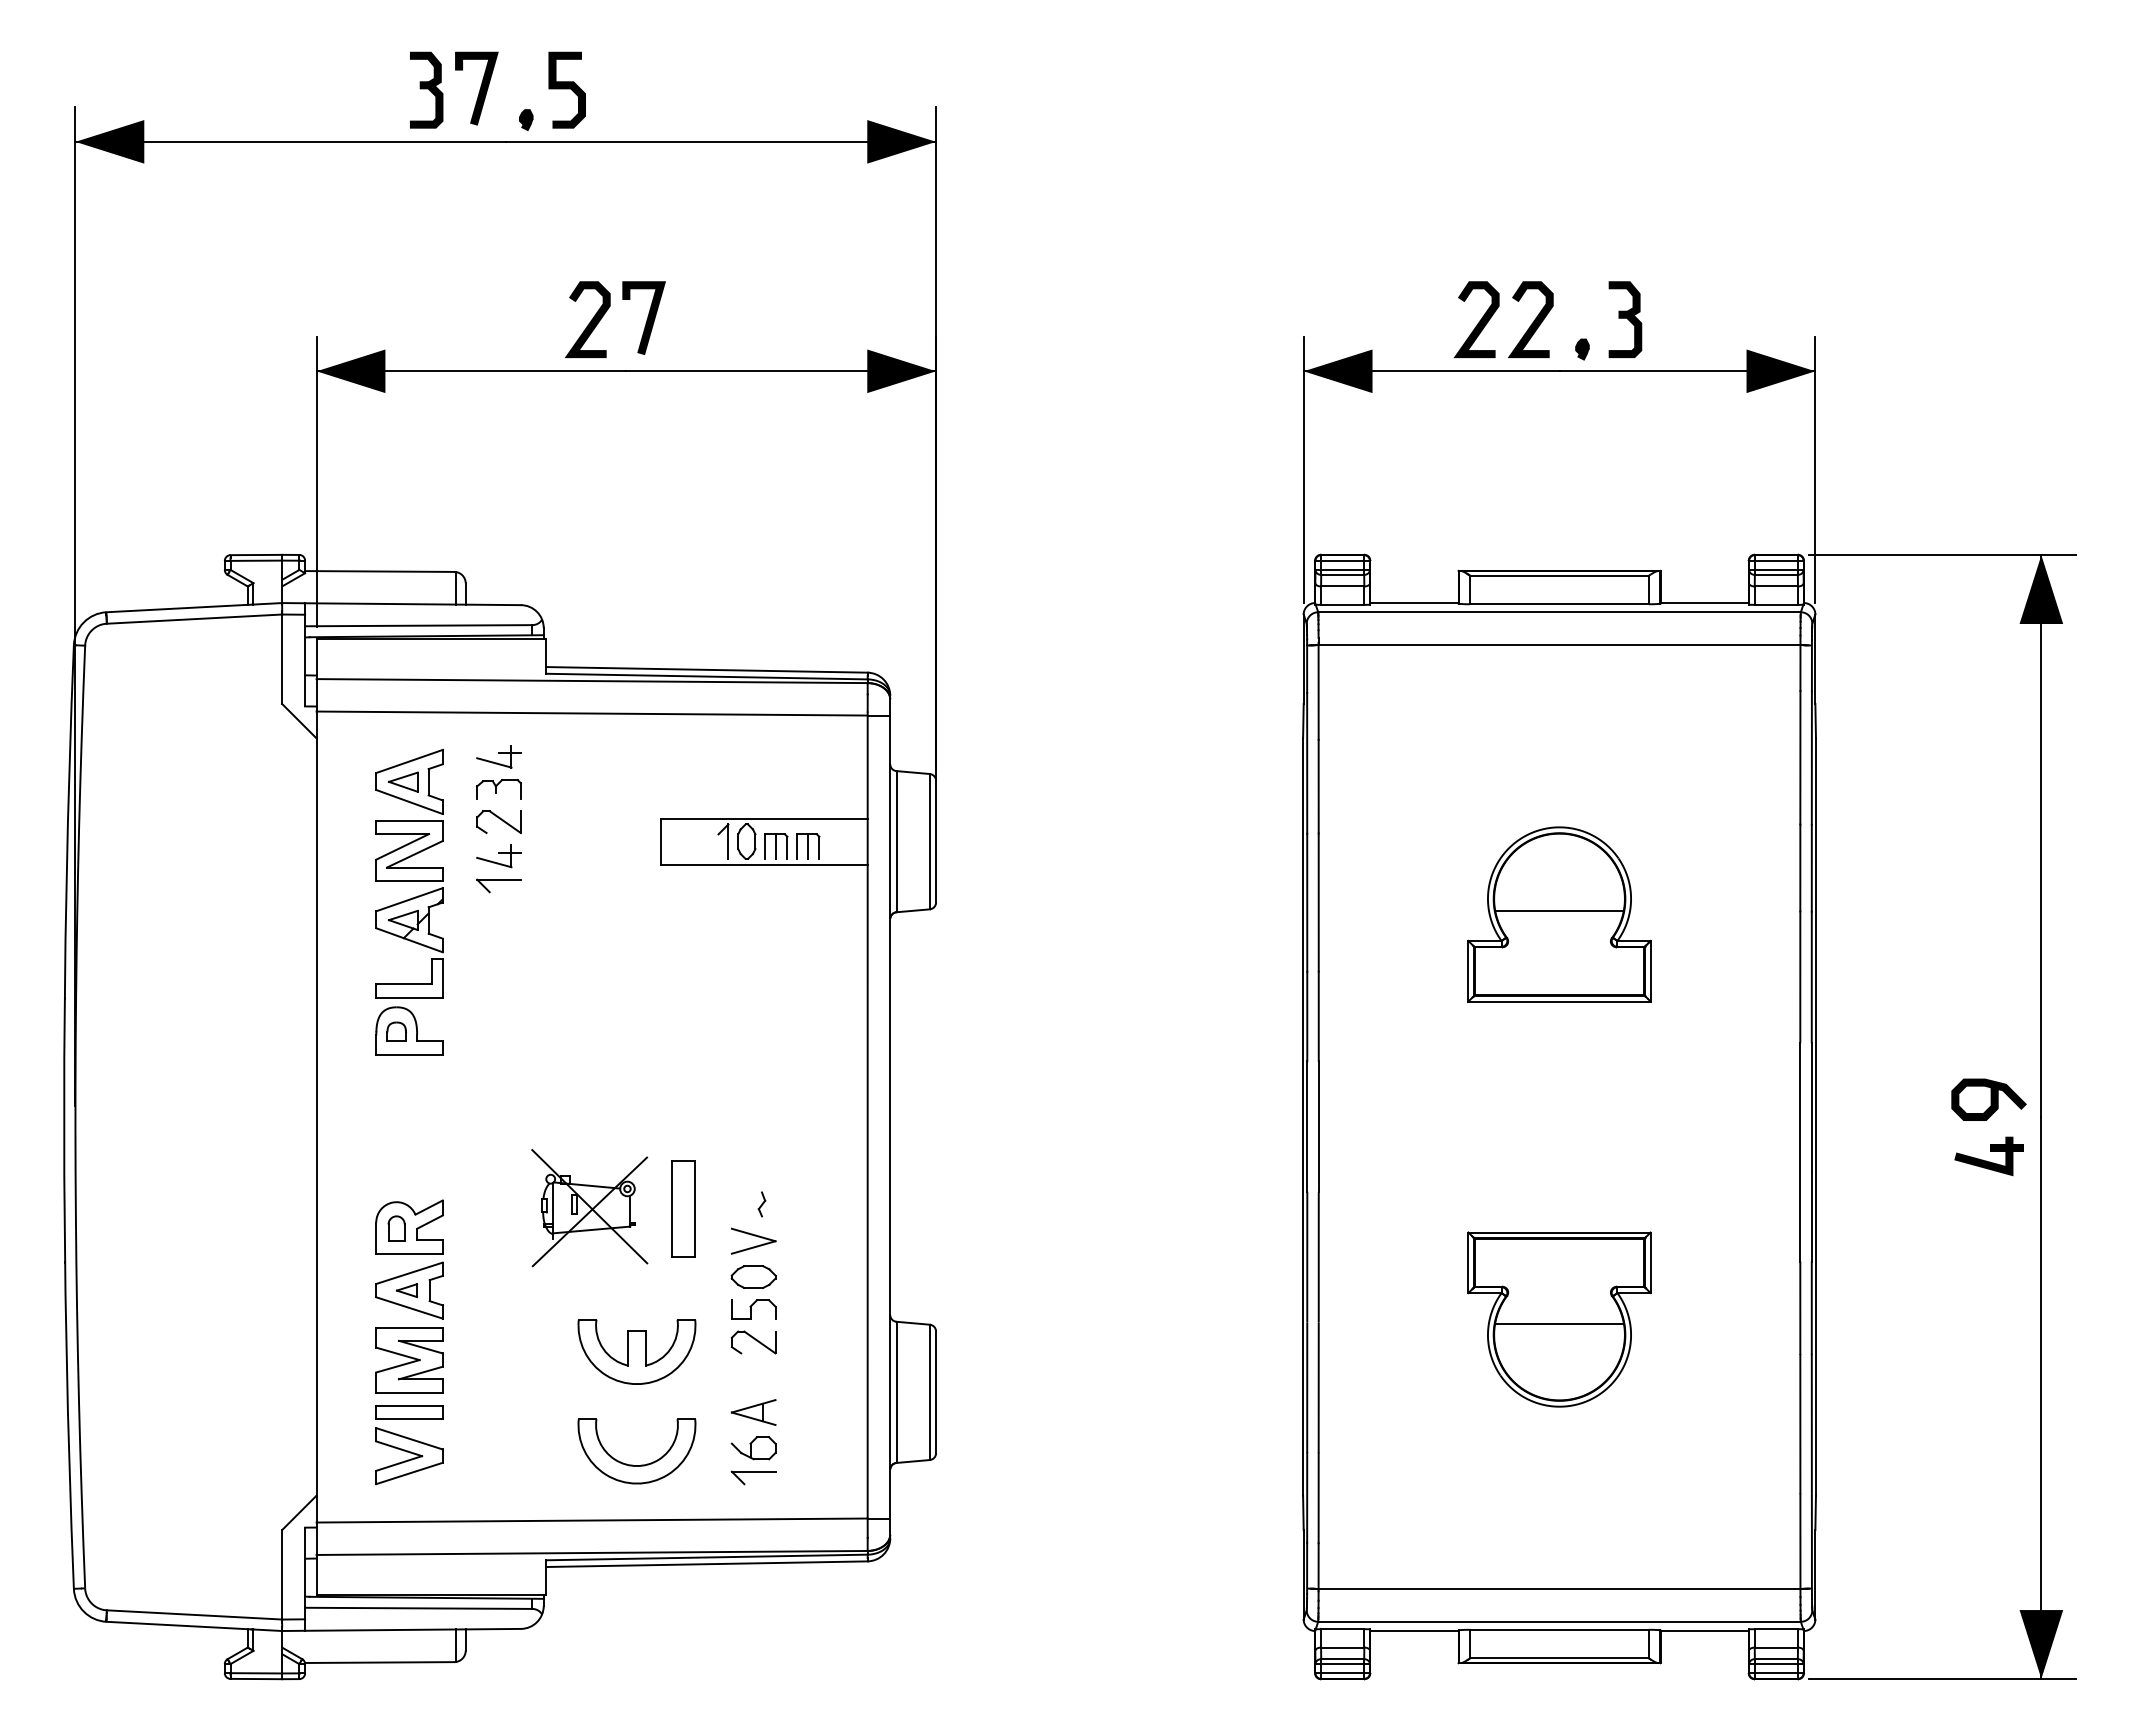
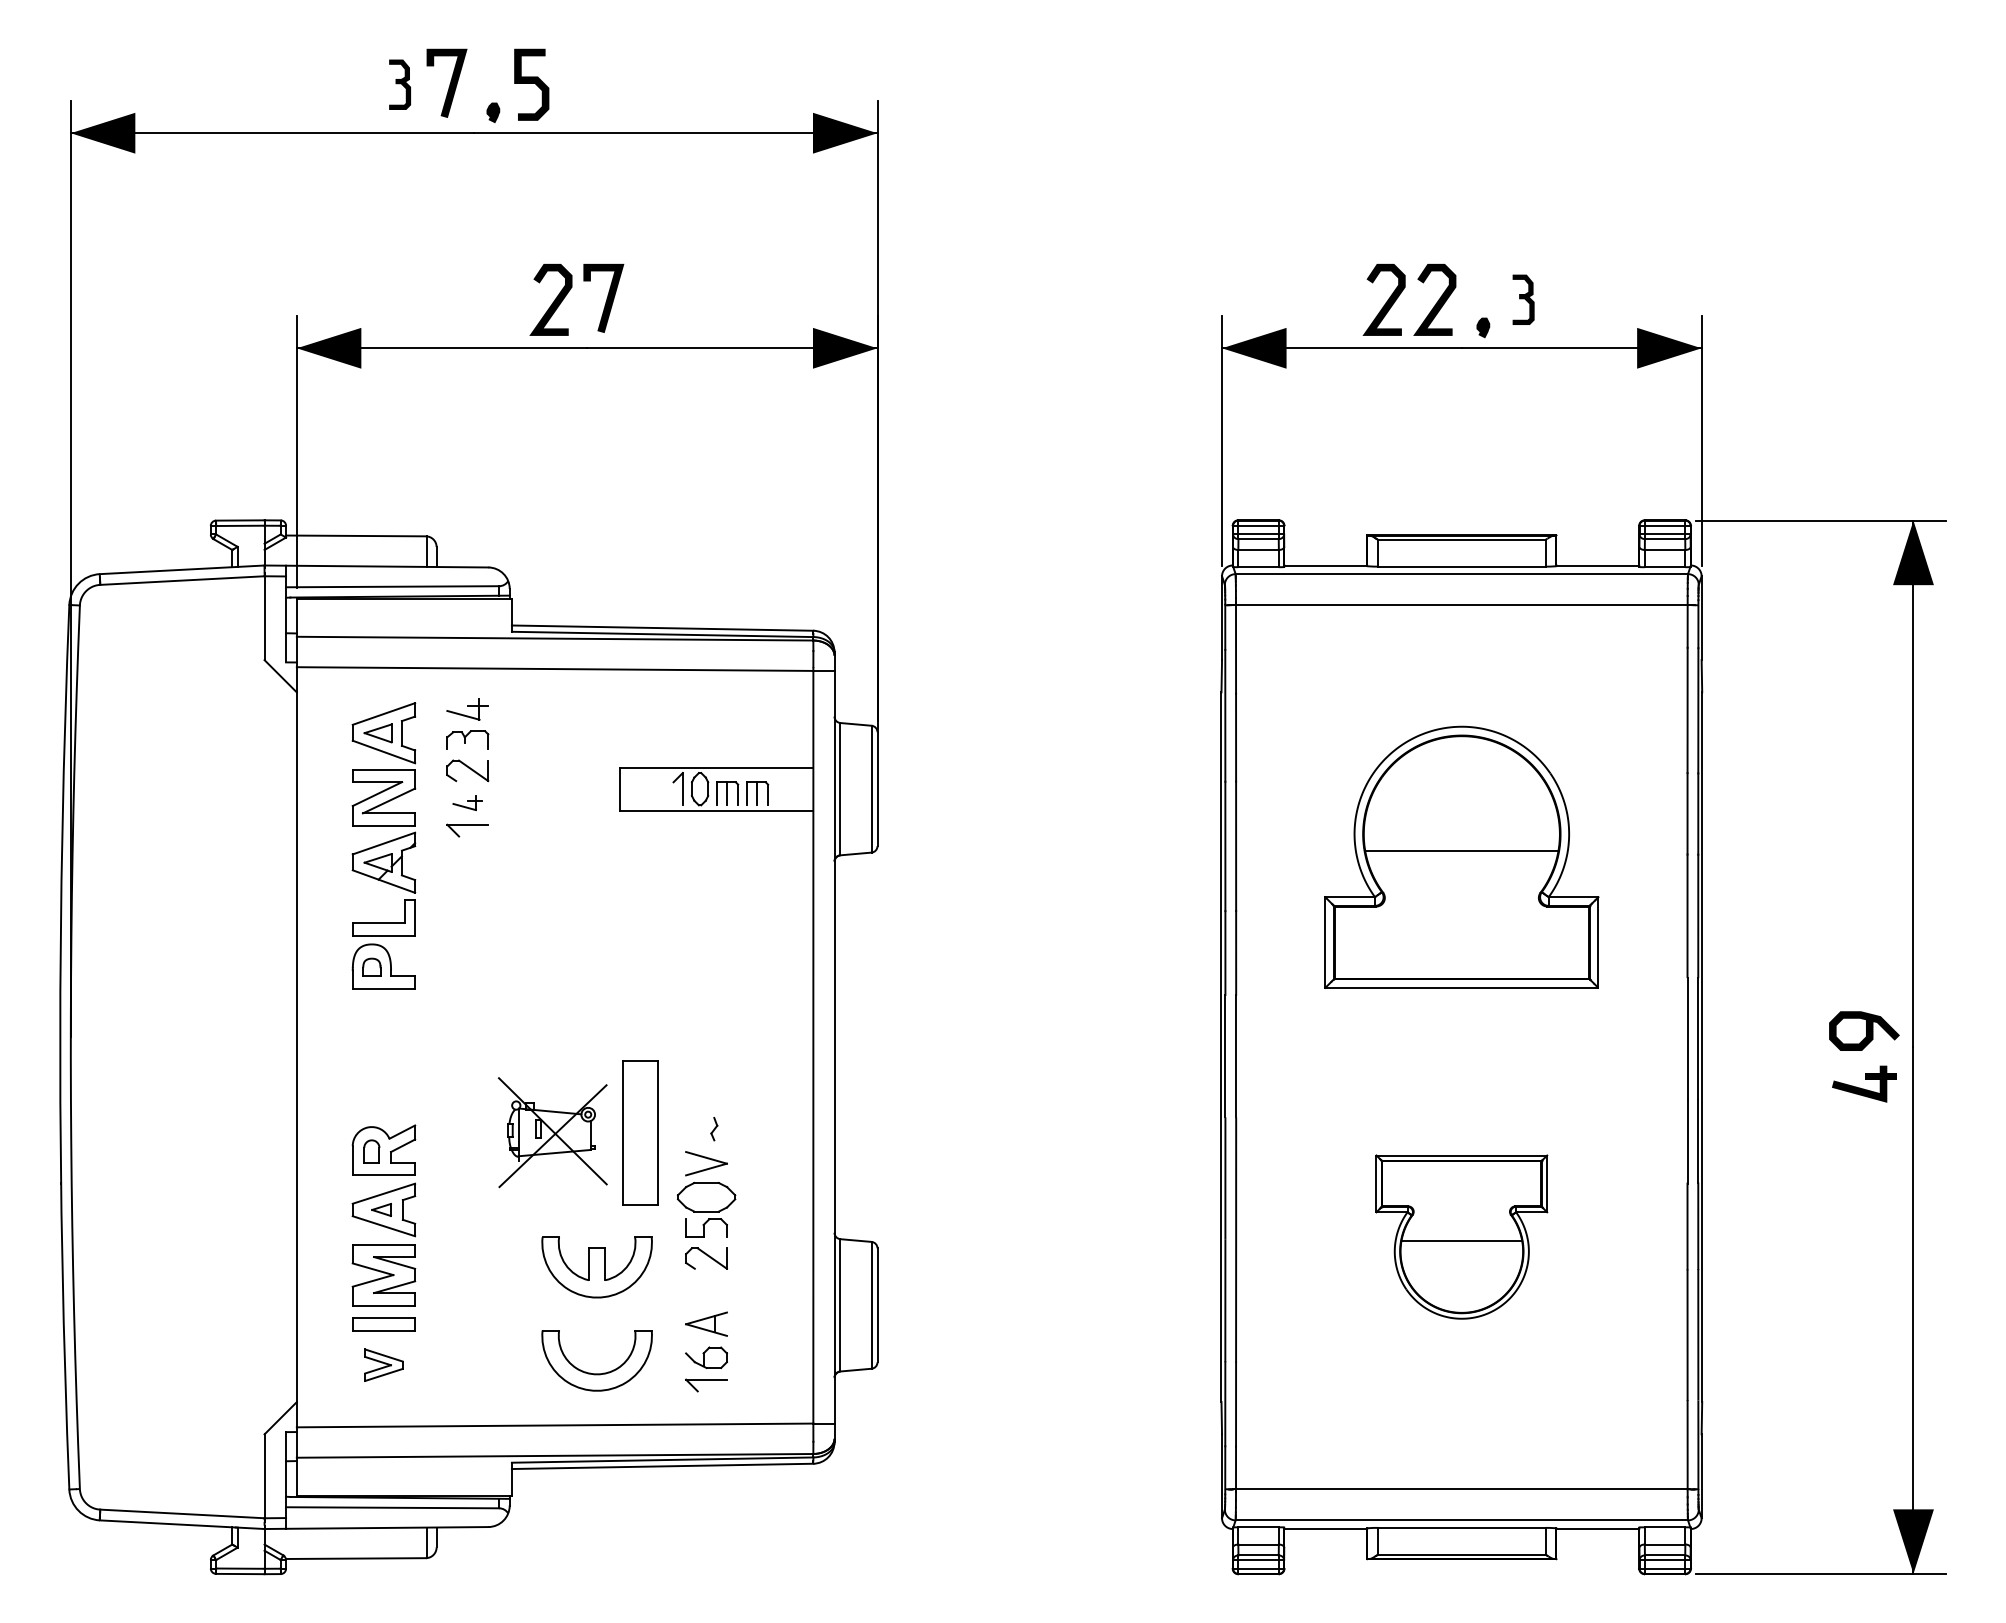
part: (426, 89) -> (399, 84), size x0.7
part: (1625, 319) -> (1523, 299), size x0.7
part: (498, 856) -> (467, 803), size x0.7
part: (1559, 914) -> (1461, 857), size x1.6
part: (683, 1208) -> (640, 1132), size x1.6
part: (753, 1276) -> (706, 1196), size x1.4
part: (409, 1456) -> (383, 1365), size x0.6

